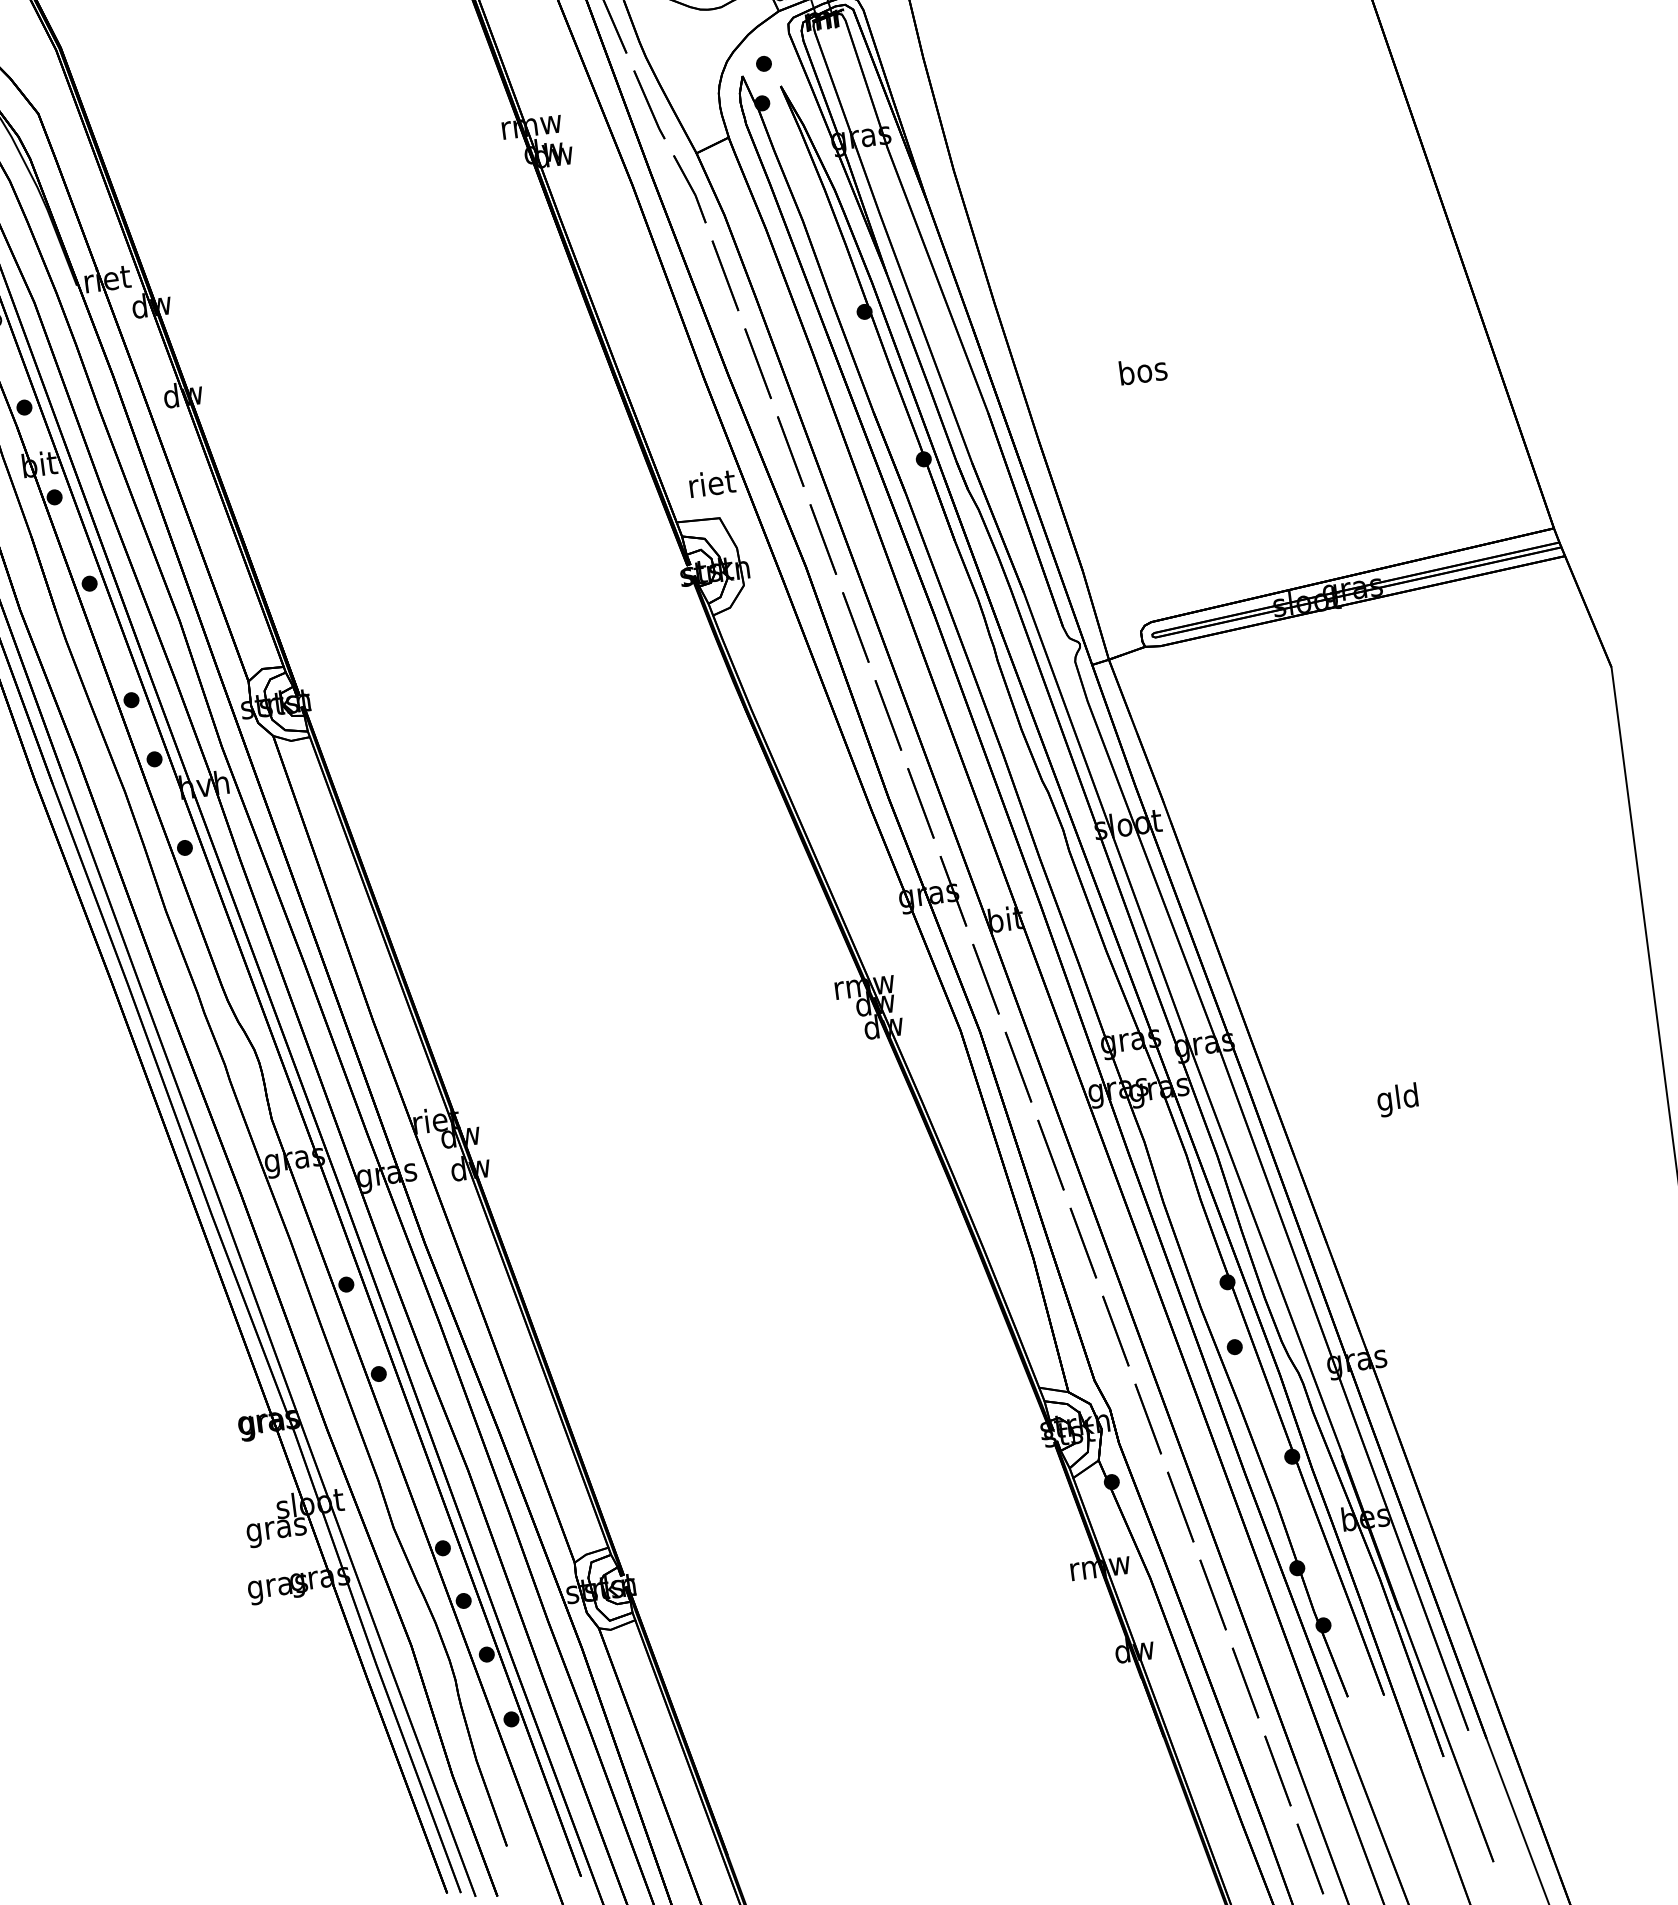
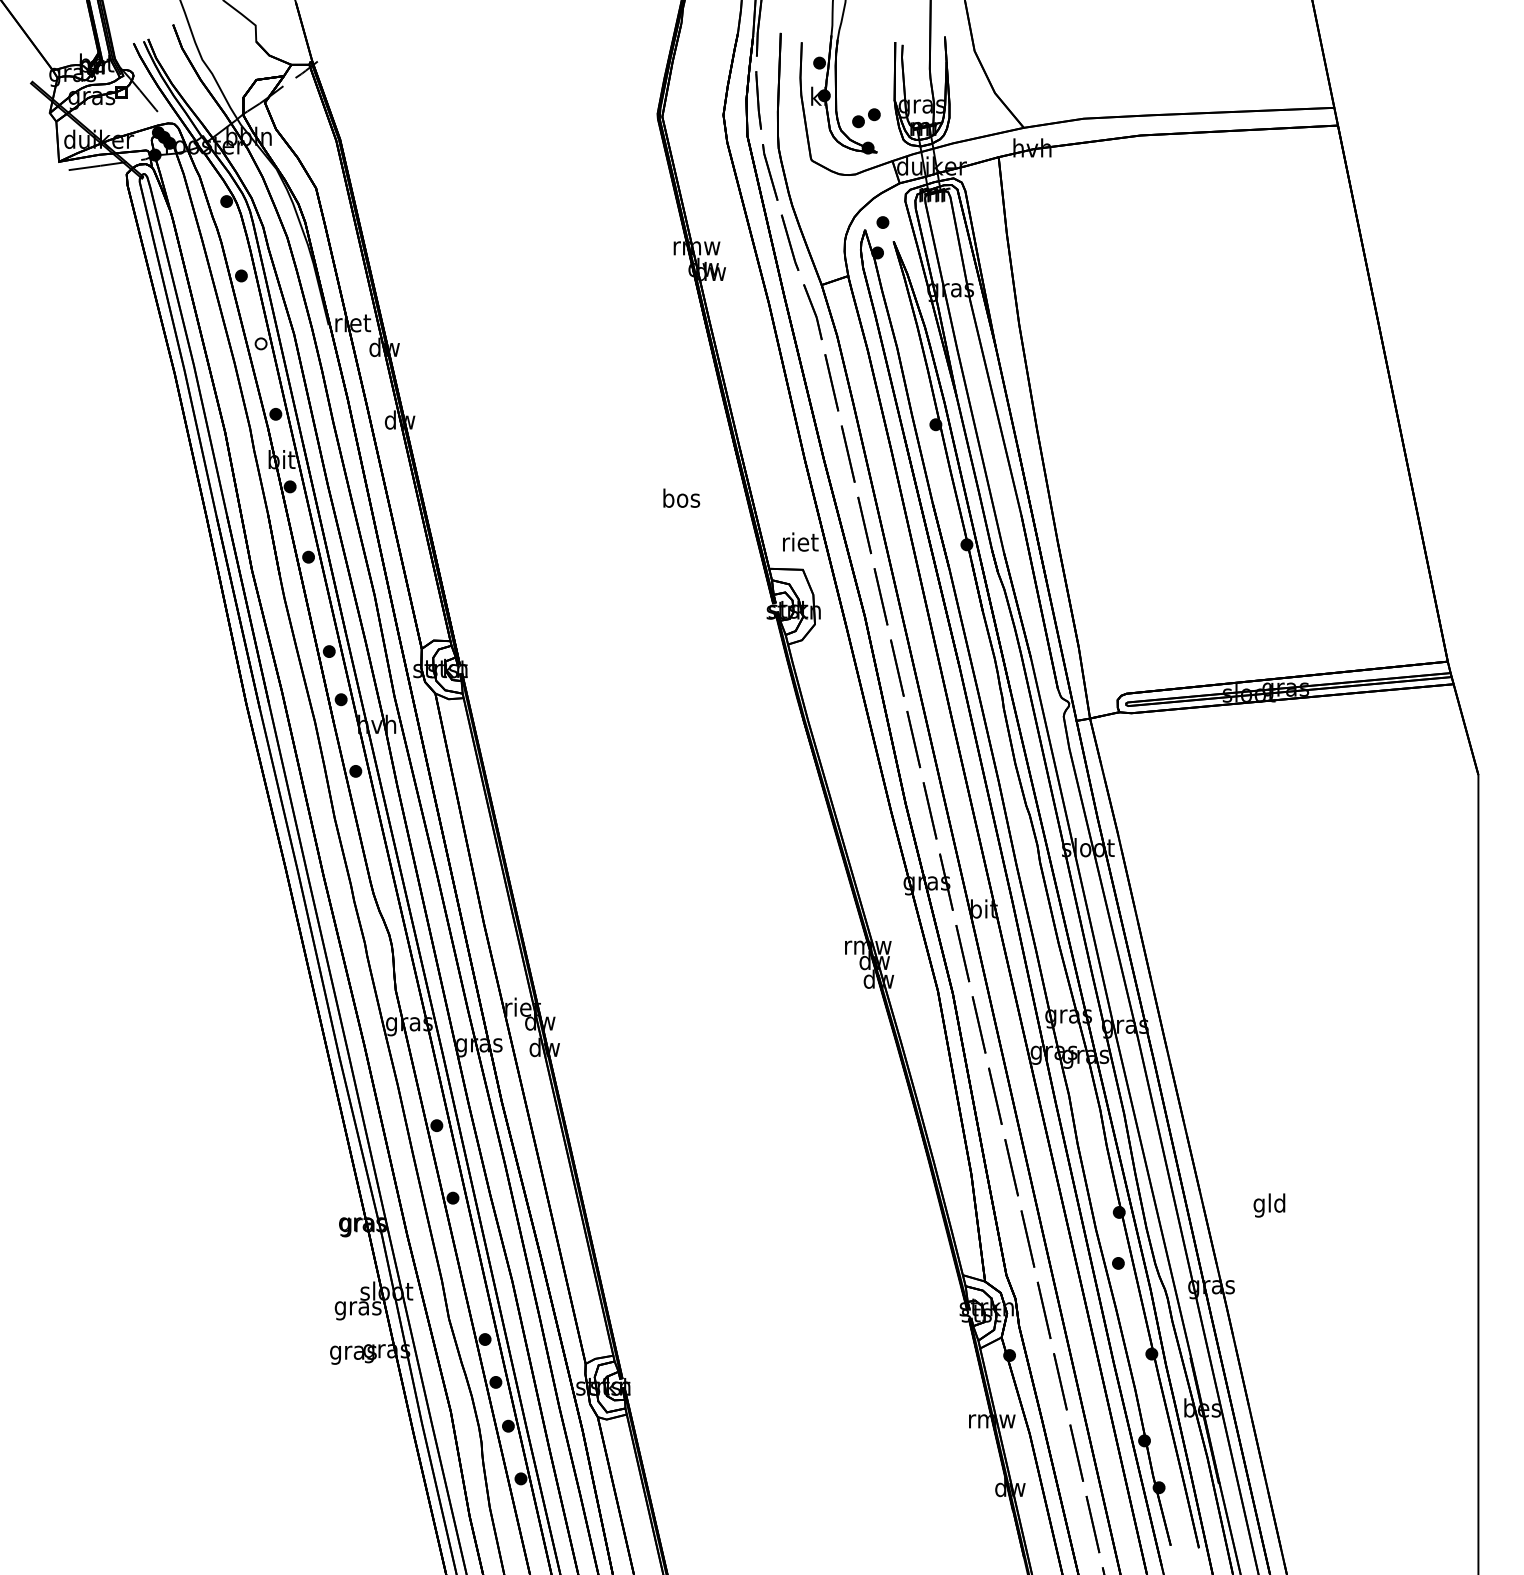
text: (1142, 369) -> (681, 497), moved
text: (1397, 1100) -> (1269, 1205), moved

